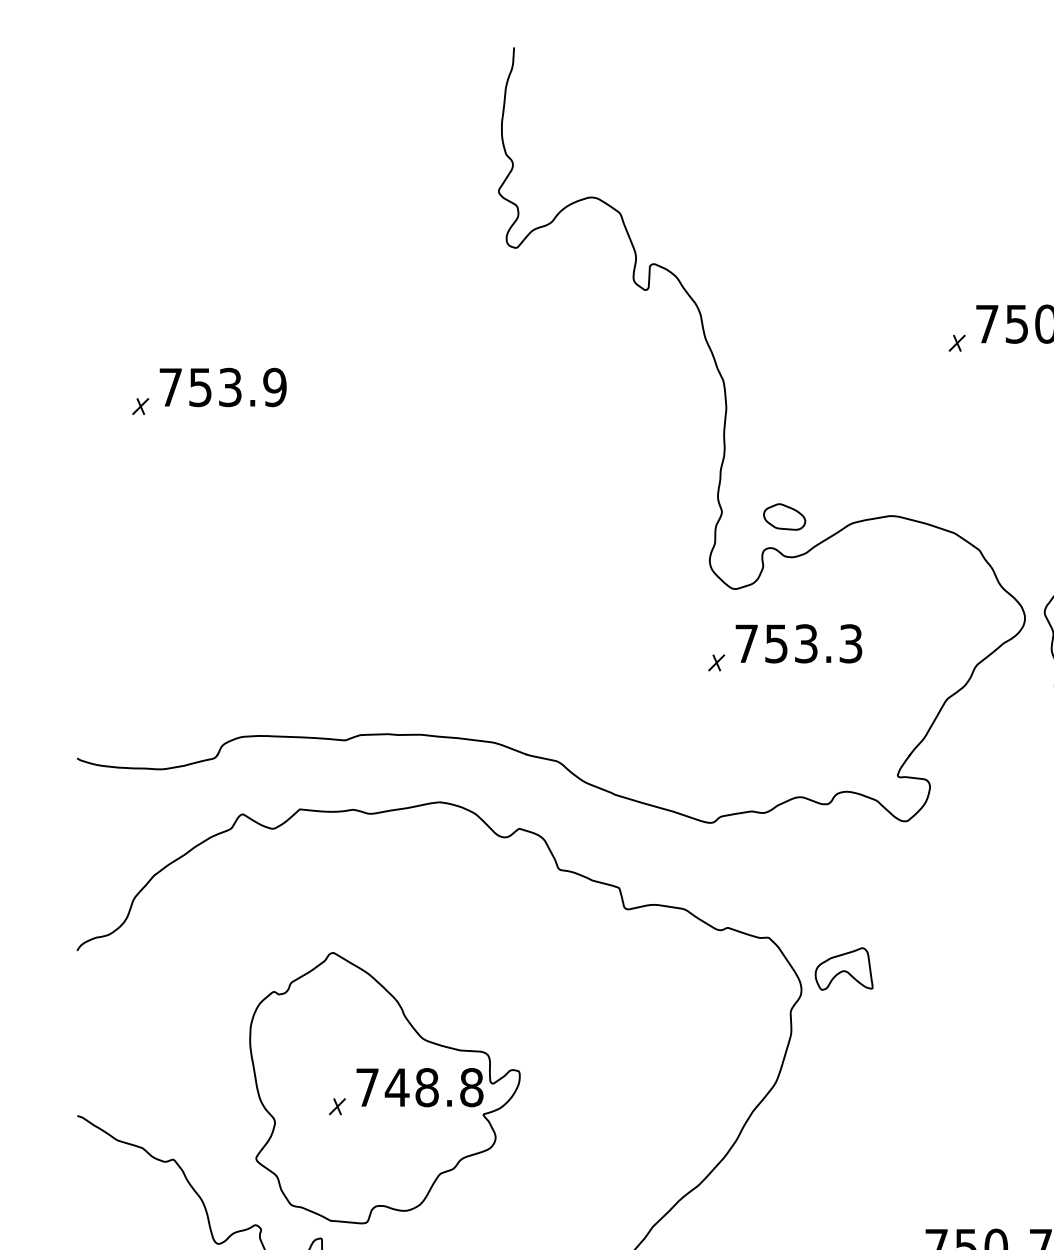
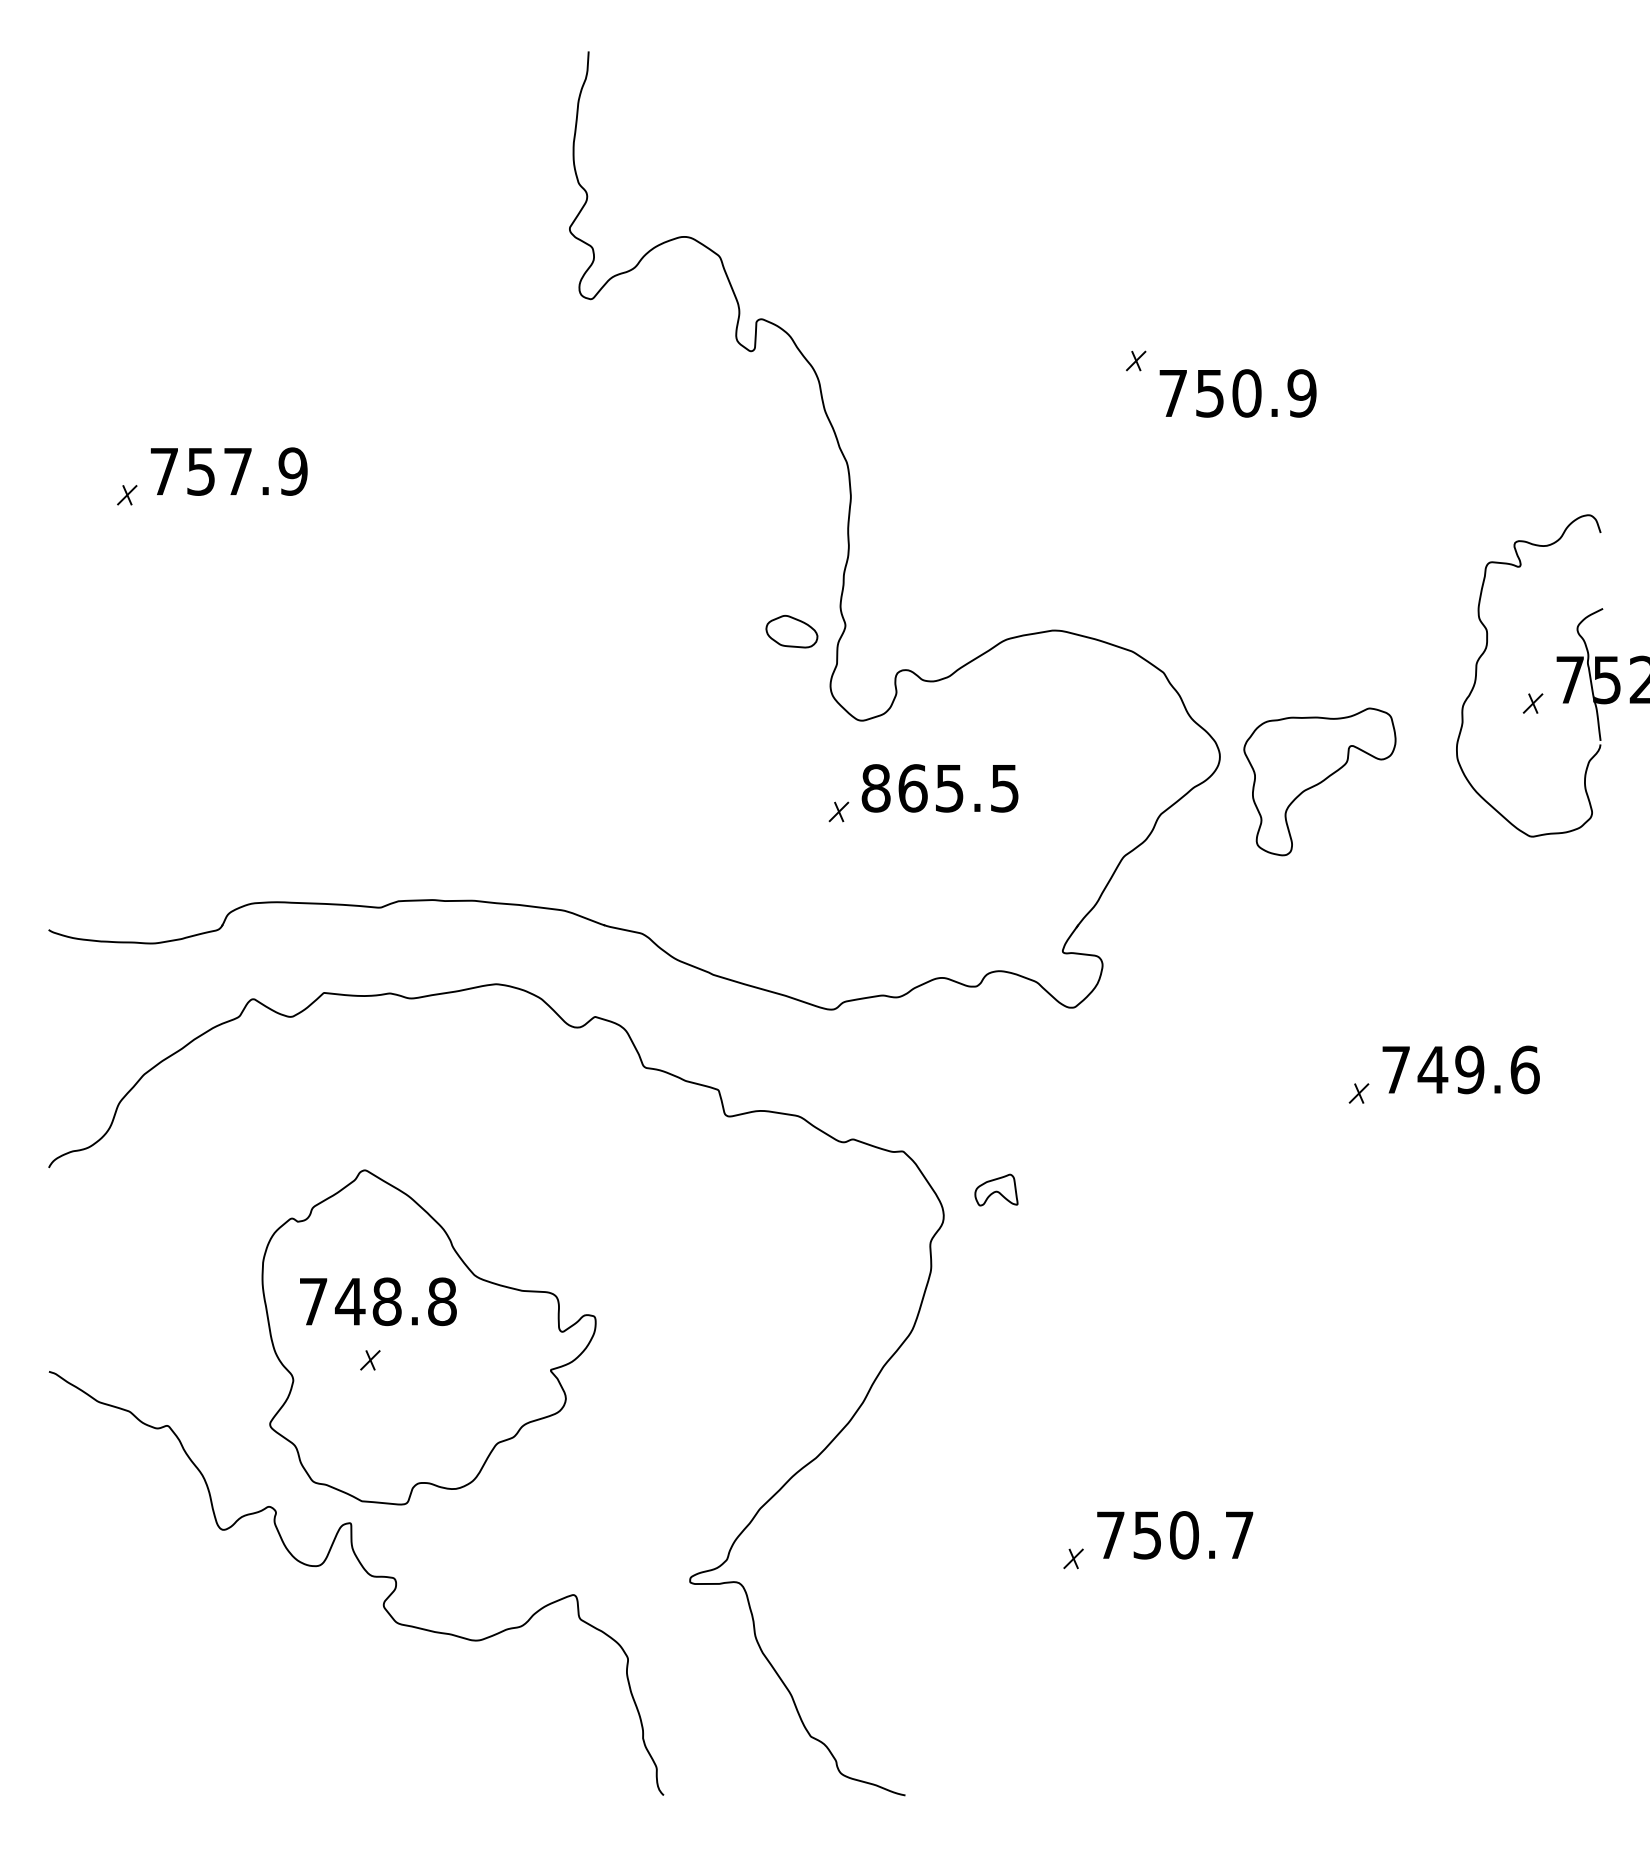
part: (957, 342) -> (1136, 360), moved
text: (229, 387) -> (237, 471), 753.9 -> 757.9
part: (784, 516) -> (791, 631), moved
text: (798, 643) -> (939, 788), 753.3 -> 865.5
part: (844, 968) -> (996, 1189), size x0.6
text: (420, 1087) -> (378, 1301), moved

